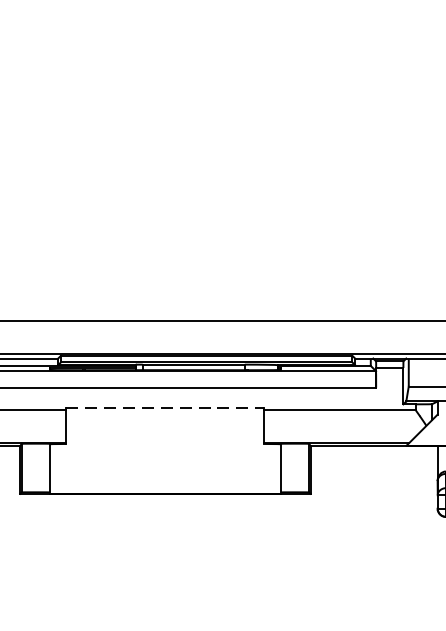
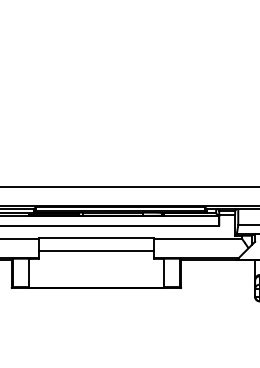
line: (165, 407) -> (96, 237), dashed -> solid
line: (165, 431) -> (96, 251), added

